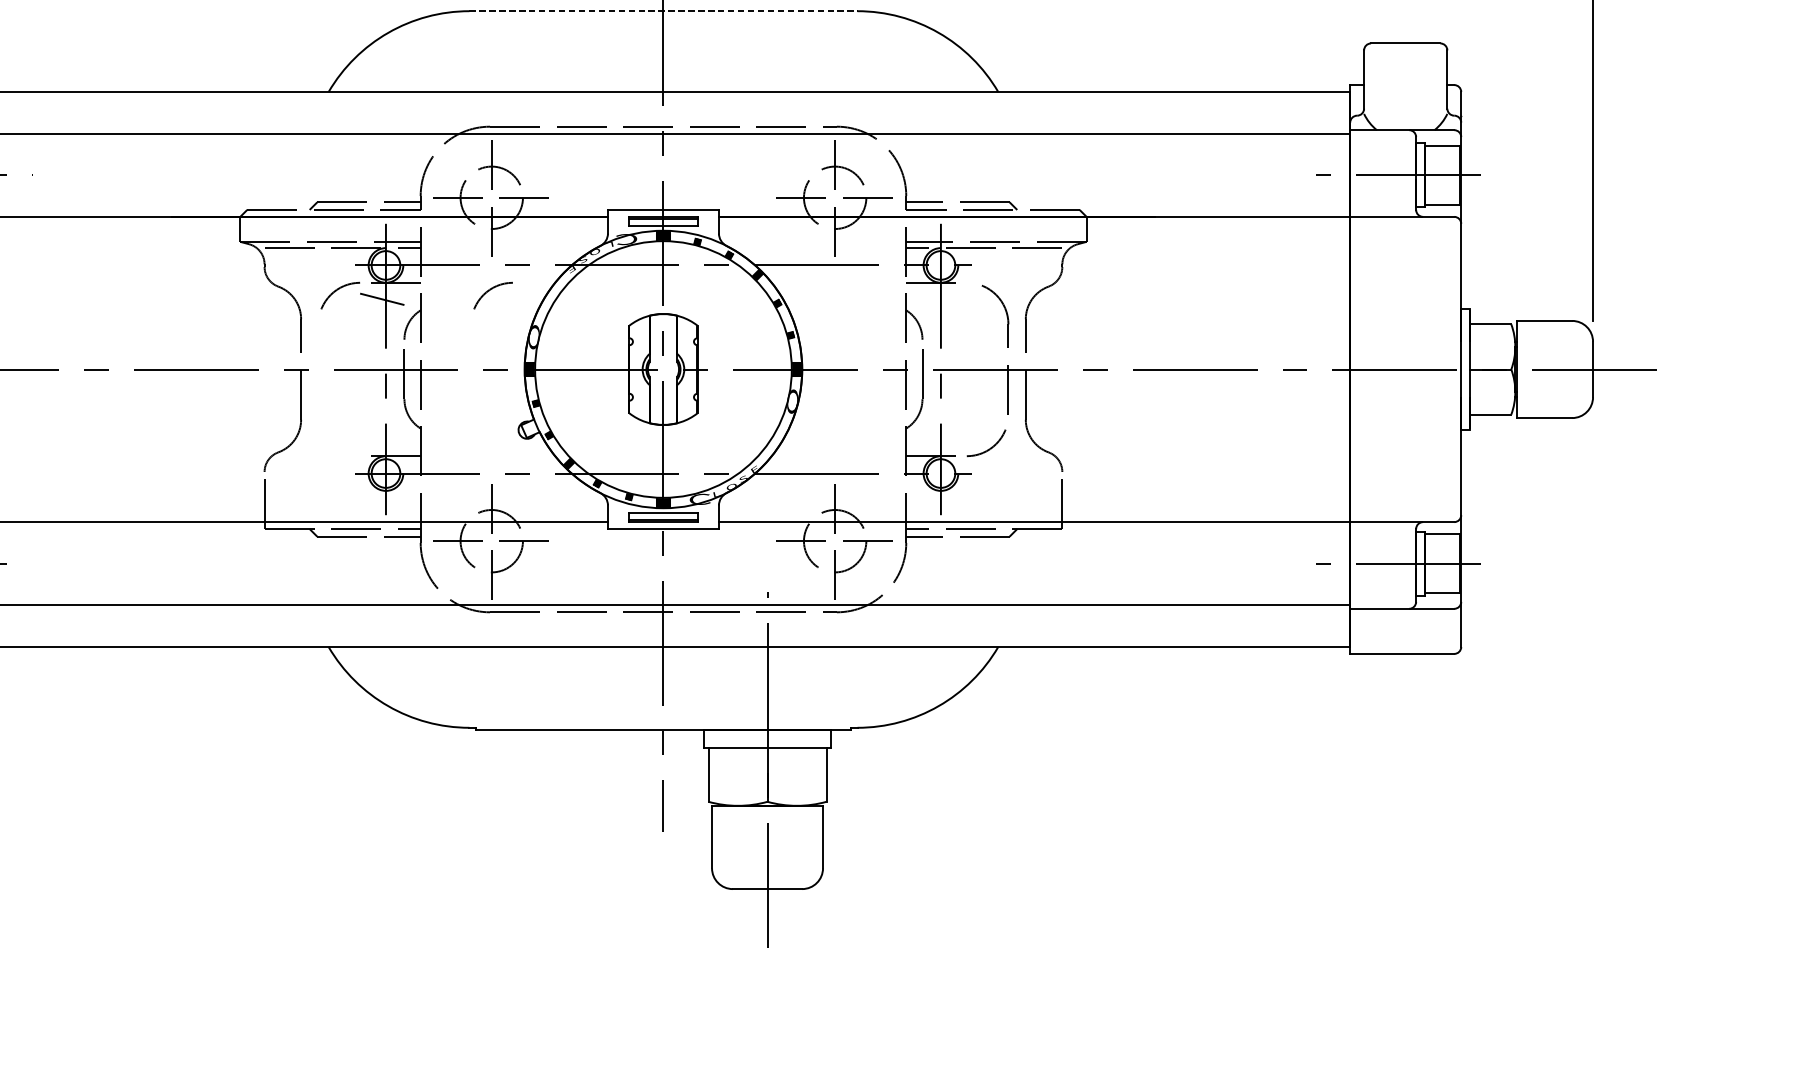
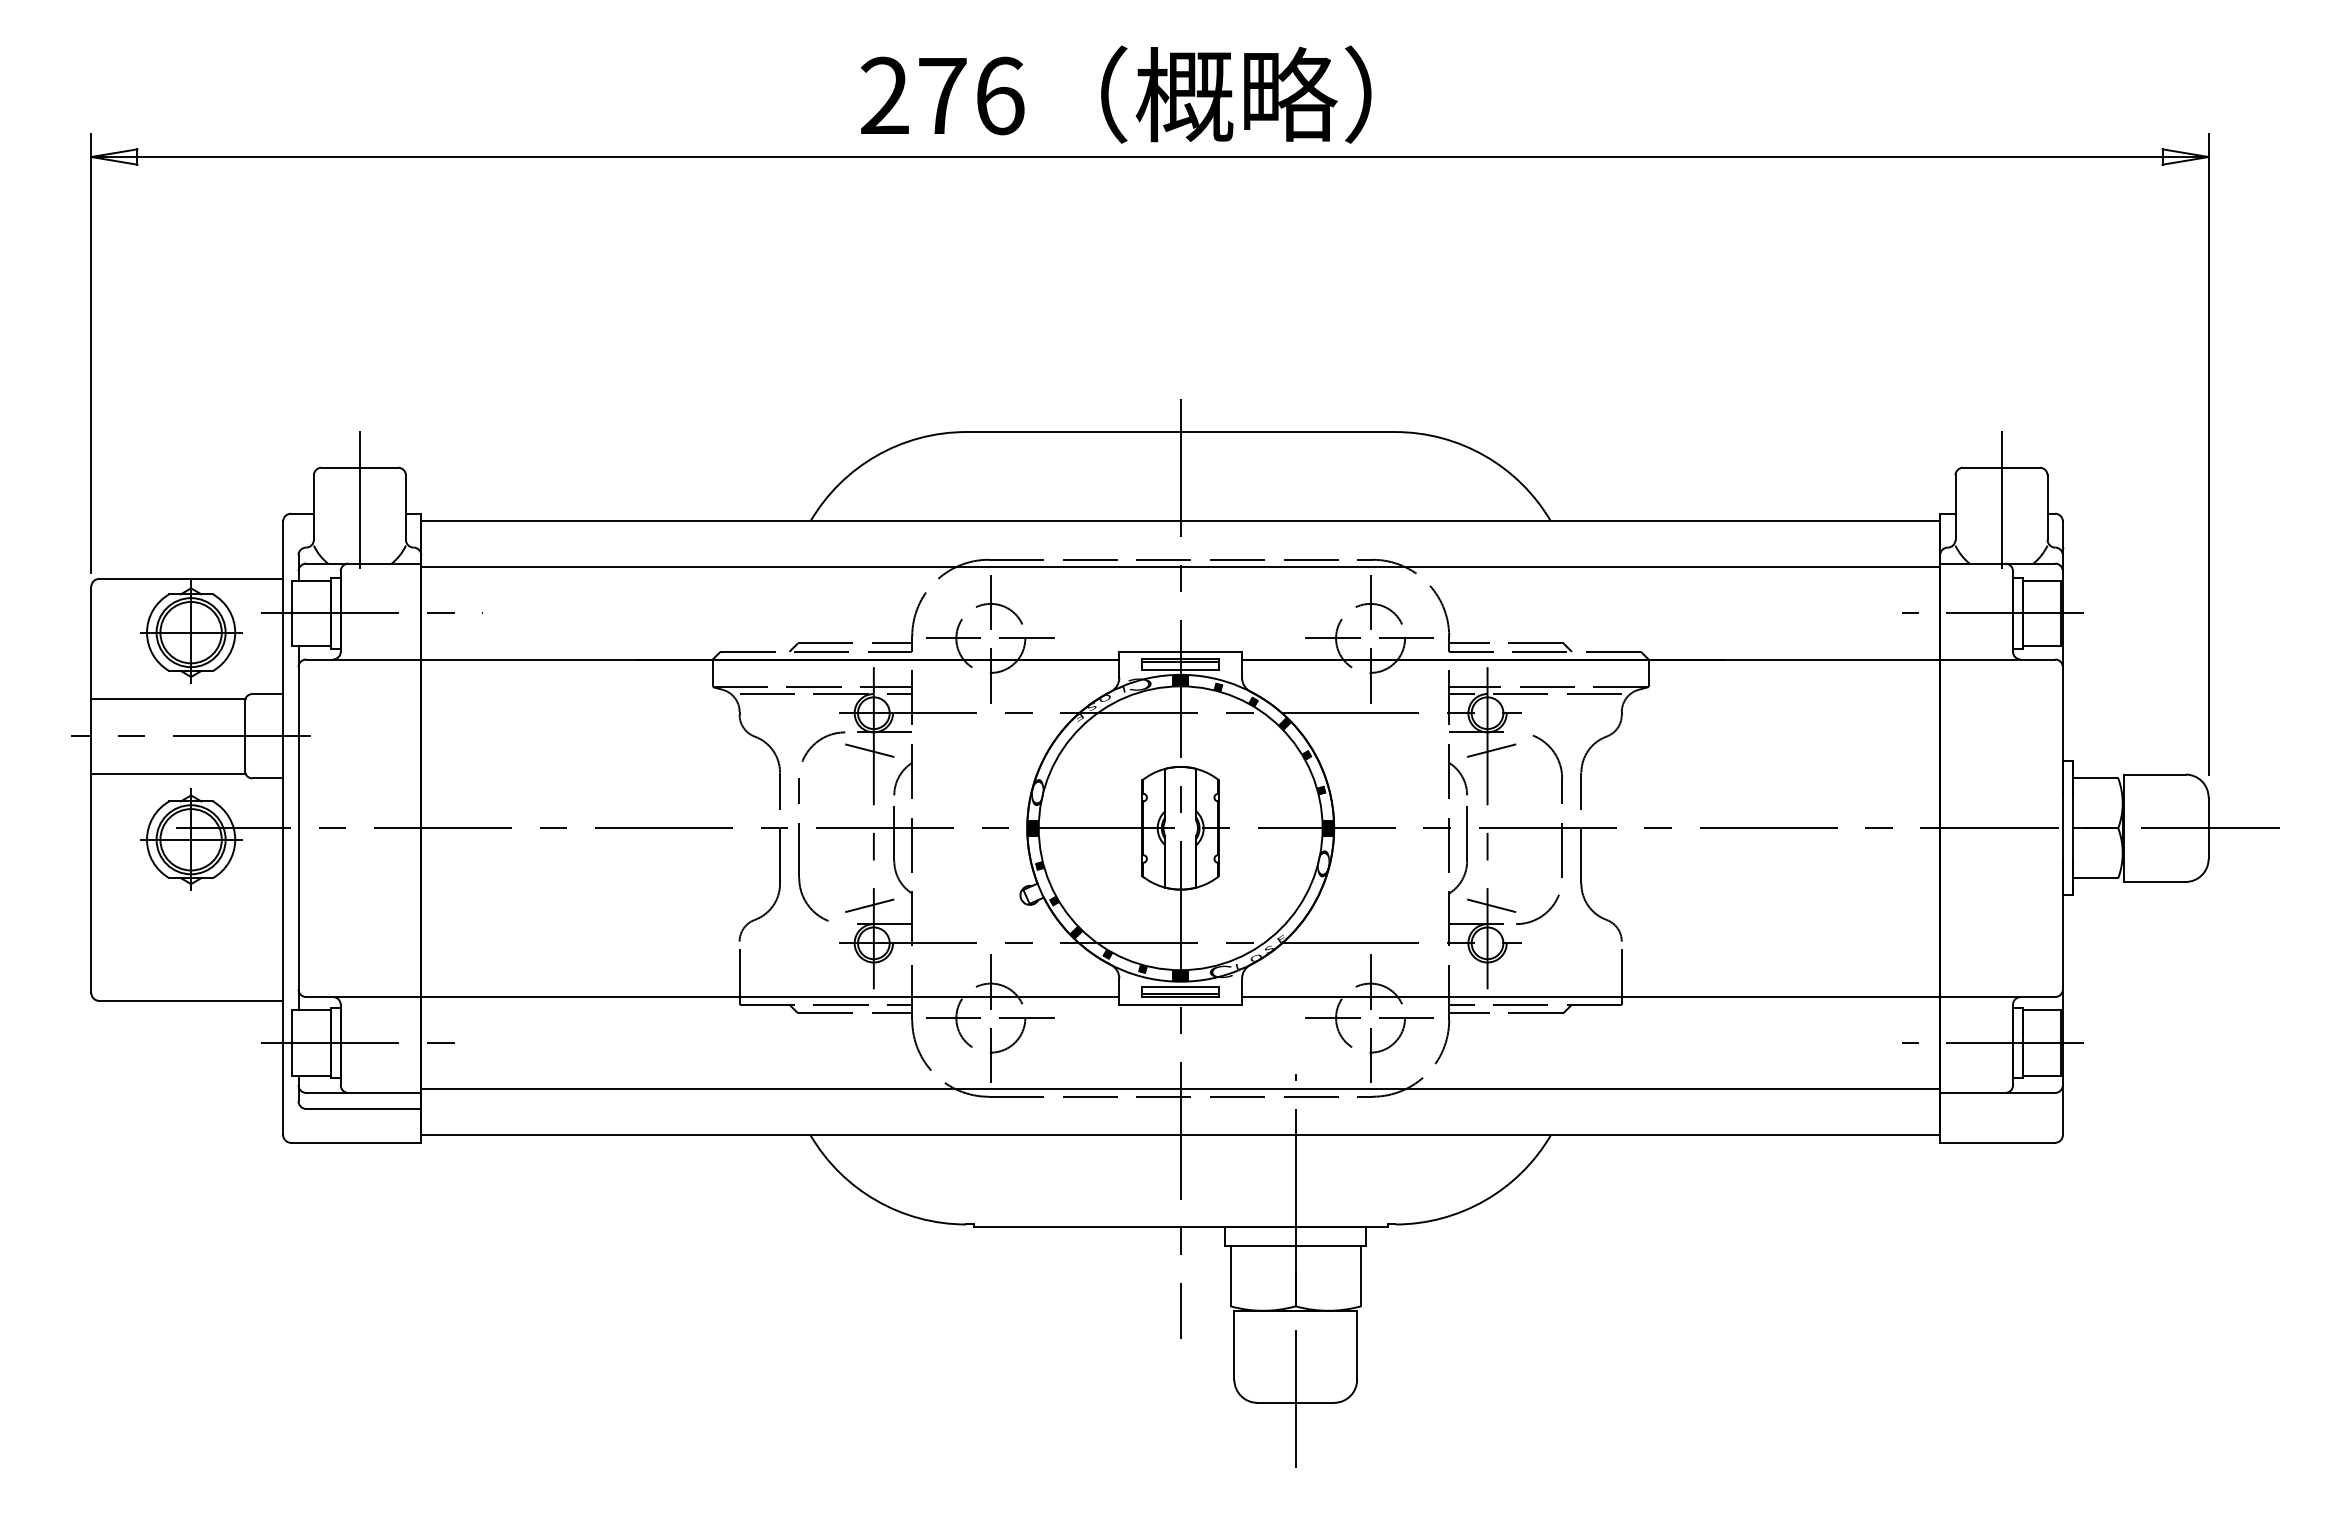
line: (663, 11) -> (1180, 432), dashed -> solid
line: (1405, 77) -> (2001, 505), added
arc: (491, 290) -> (990, 740), removed
line: (944, 299) -> (1491, 750), added
part: (318, 388) -> (799, 849), added
line: (382, 439) -> (869, 905), added
line: (944, 439) -> (1491, 905), added

